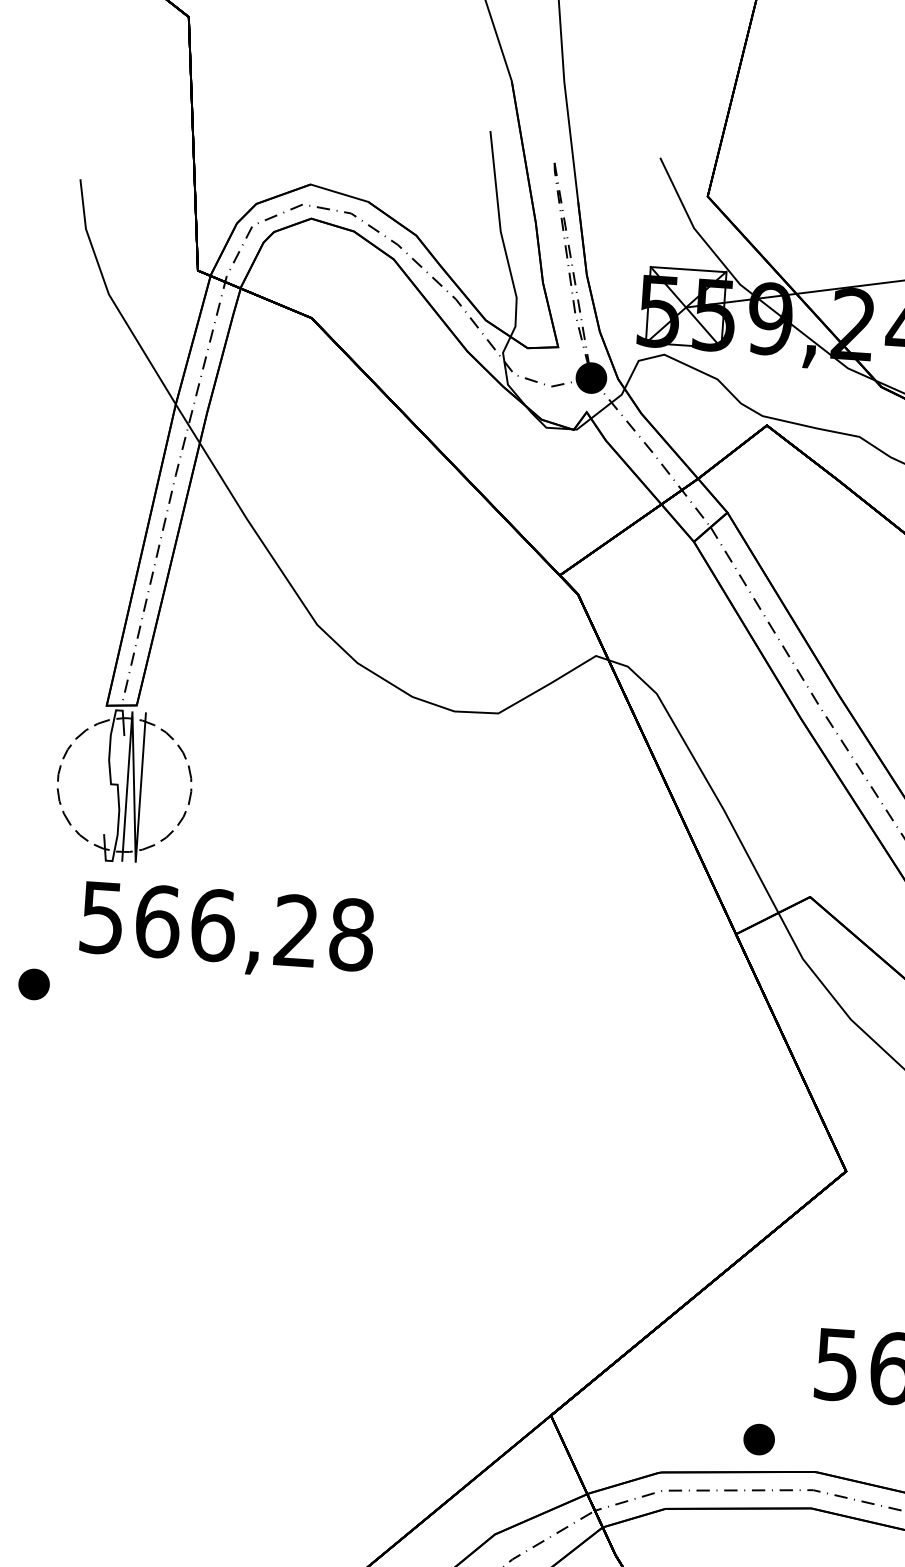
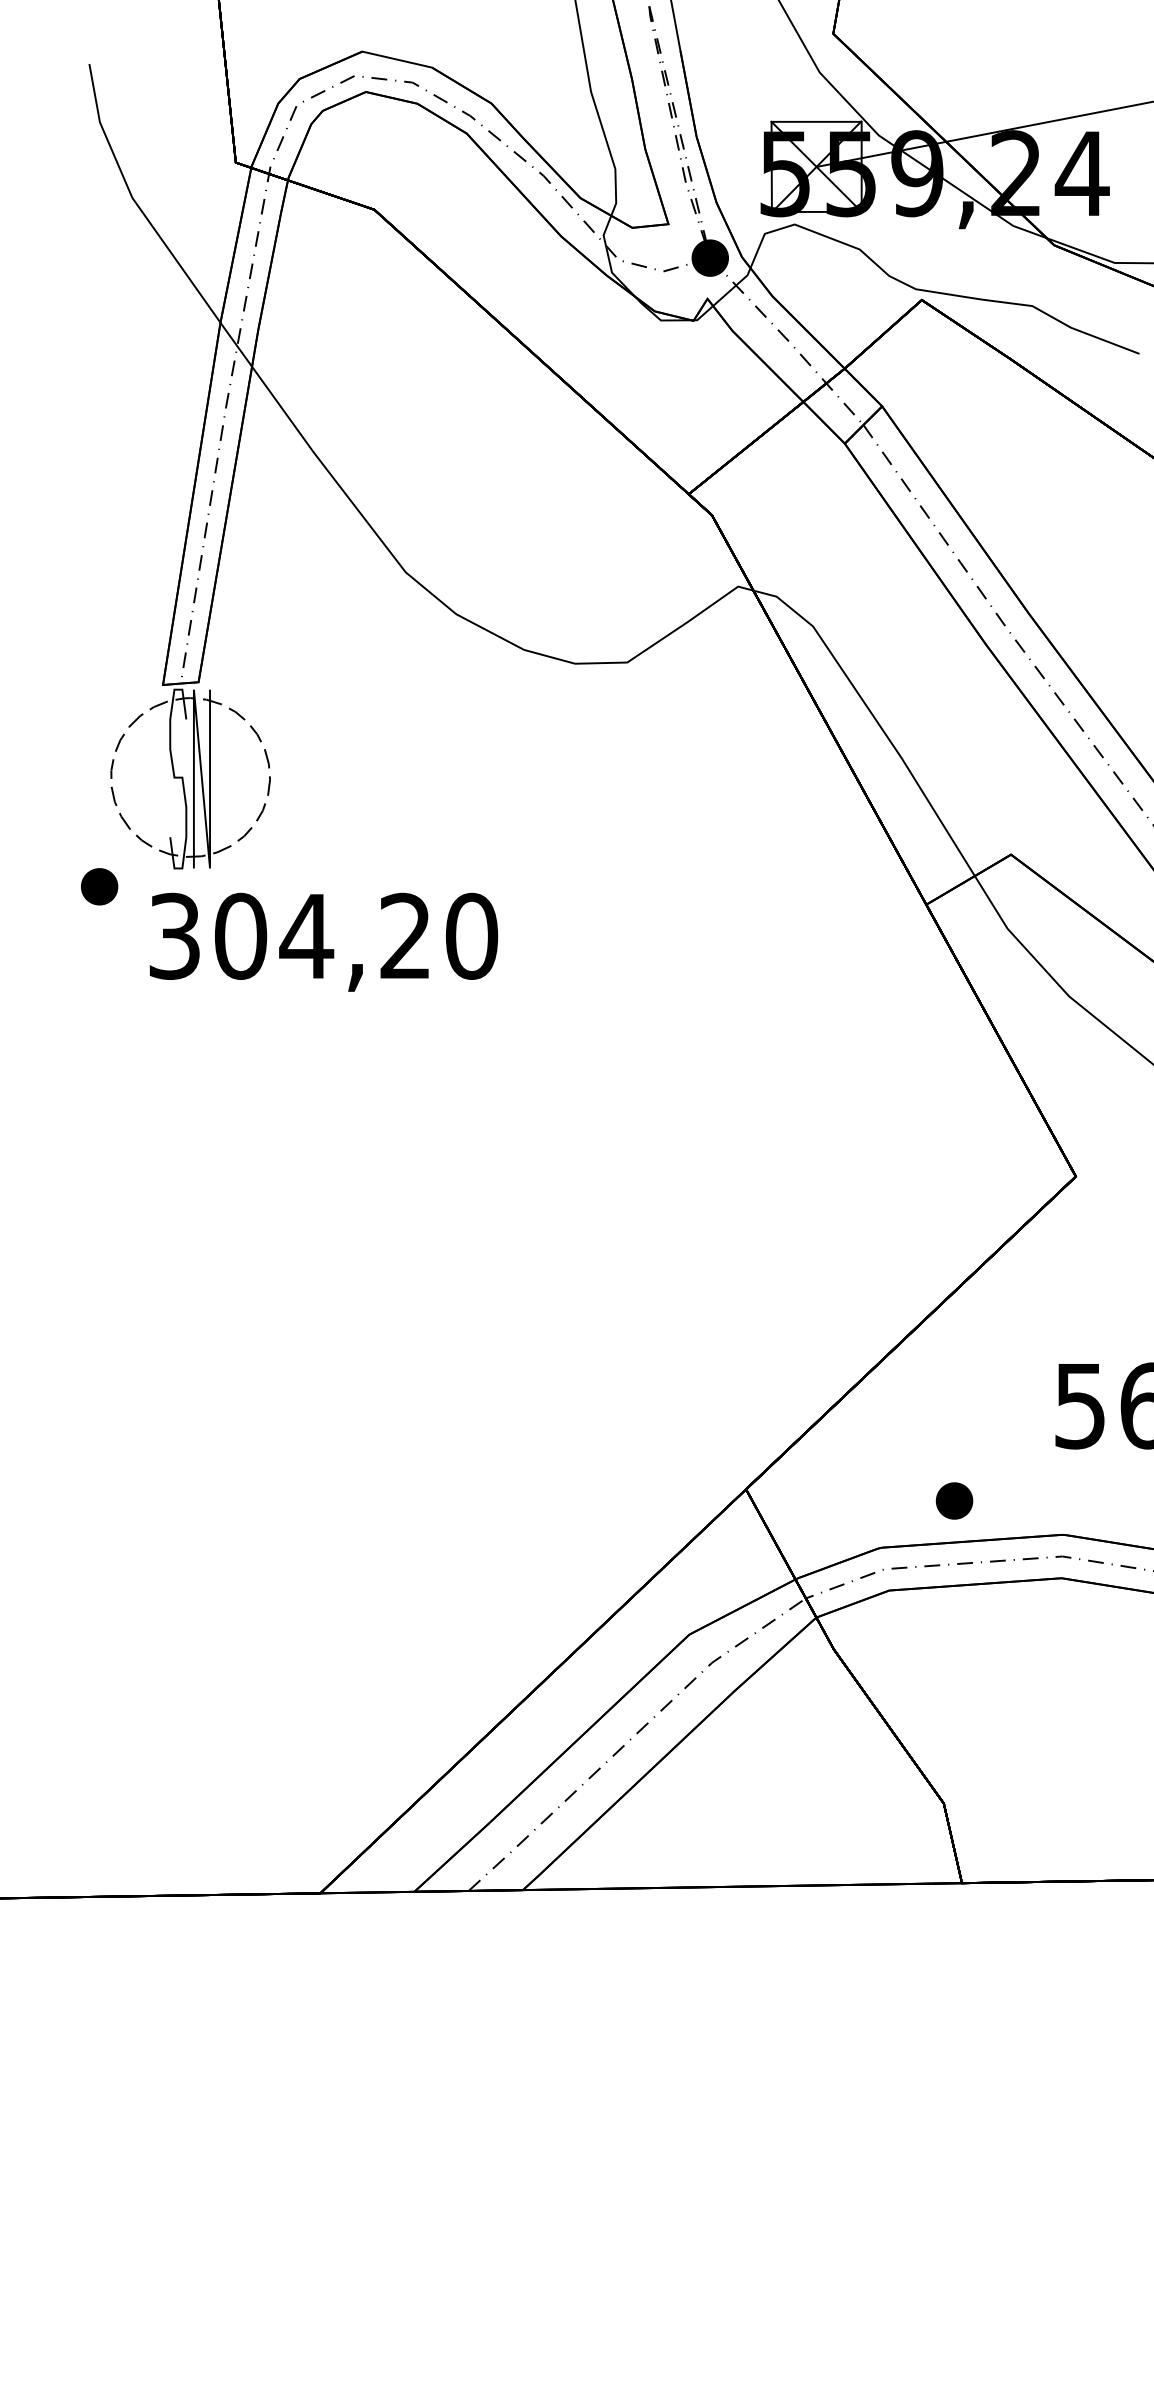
text: (227, 925) -> (323, 935), 566,28 -> 304,20
part: (34, 984) -> (99, 886), moved
part: (759, 1439) -> (954, 1500), moved

